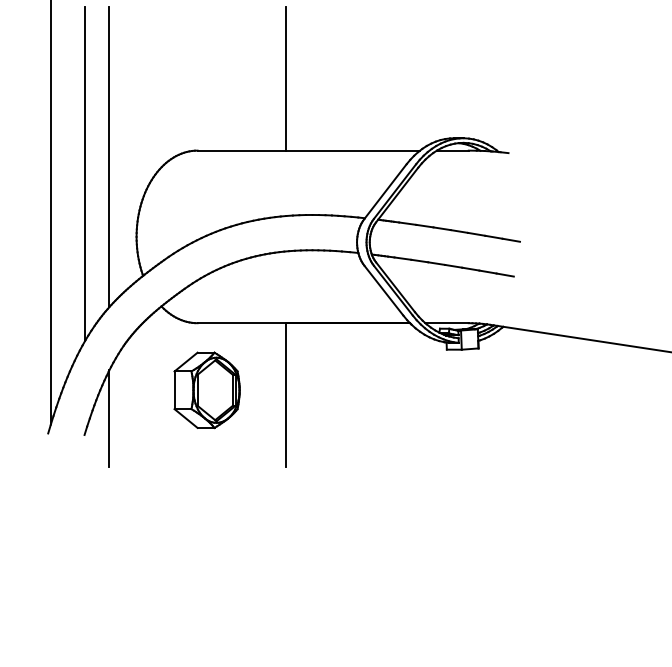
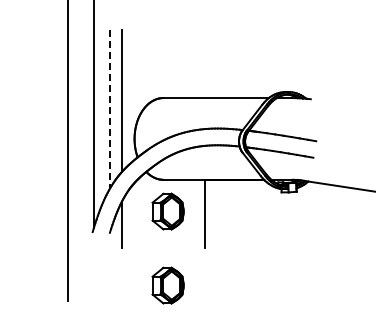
line: (286, 77) -> (205, 63), removed
line: (85, 174) -> (110, 109), solid -> dashed
part: (206, 546) -> (167, 285), added

